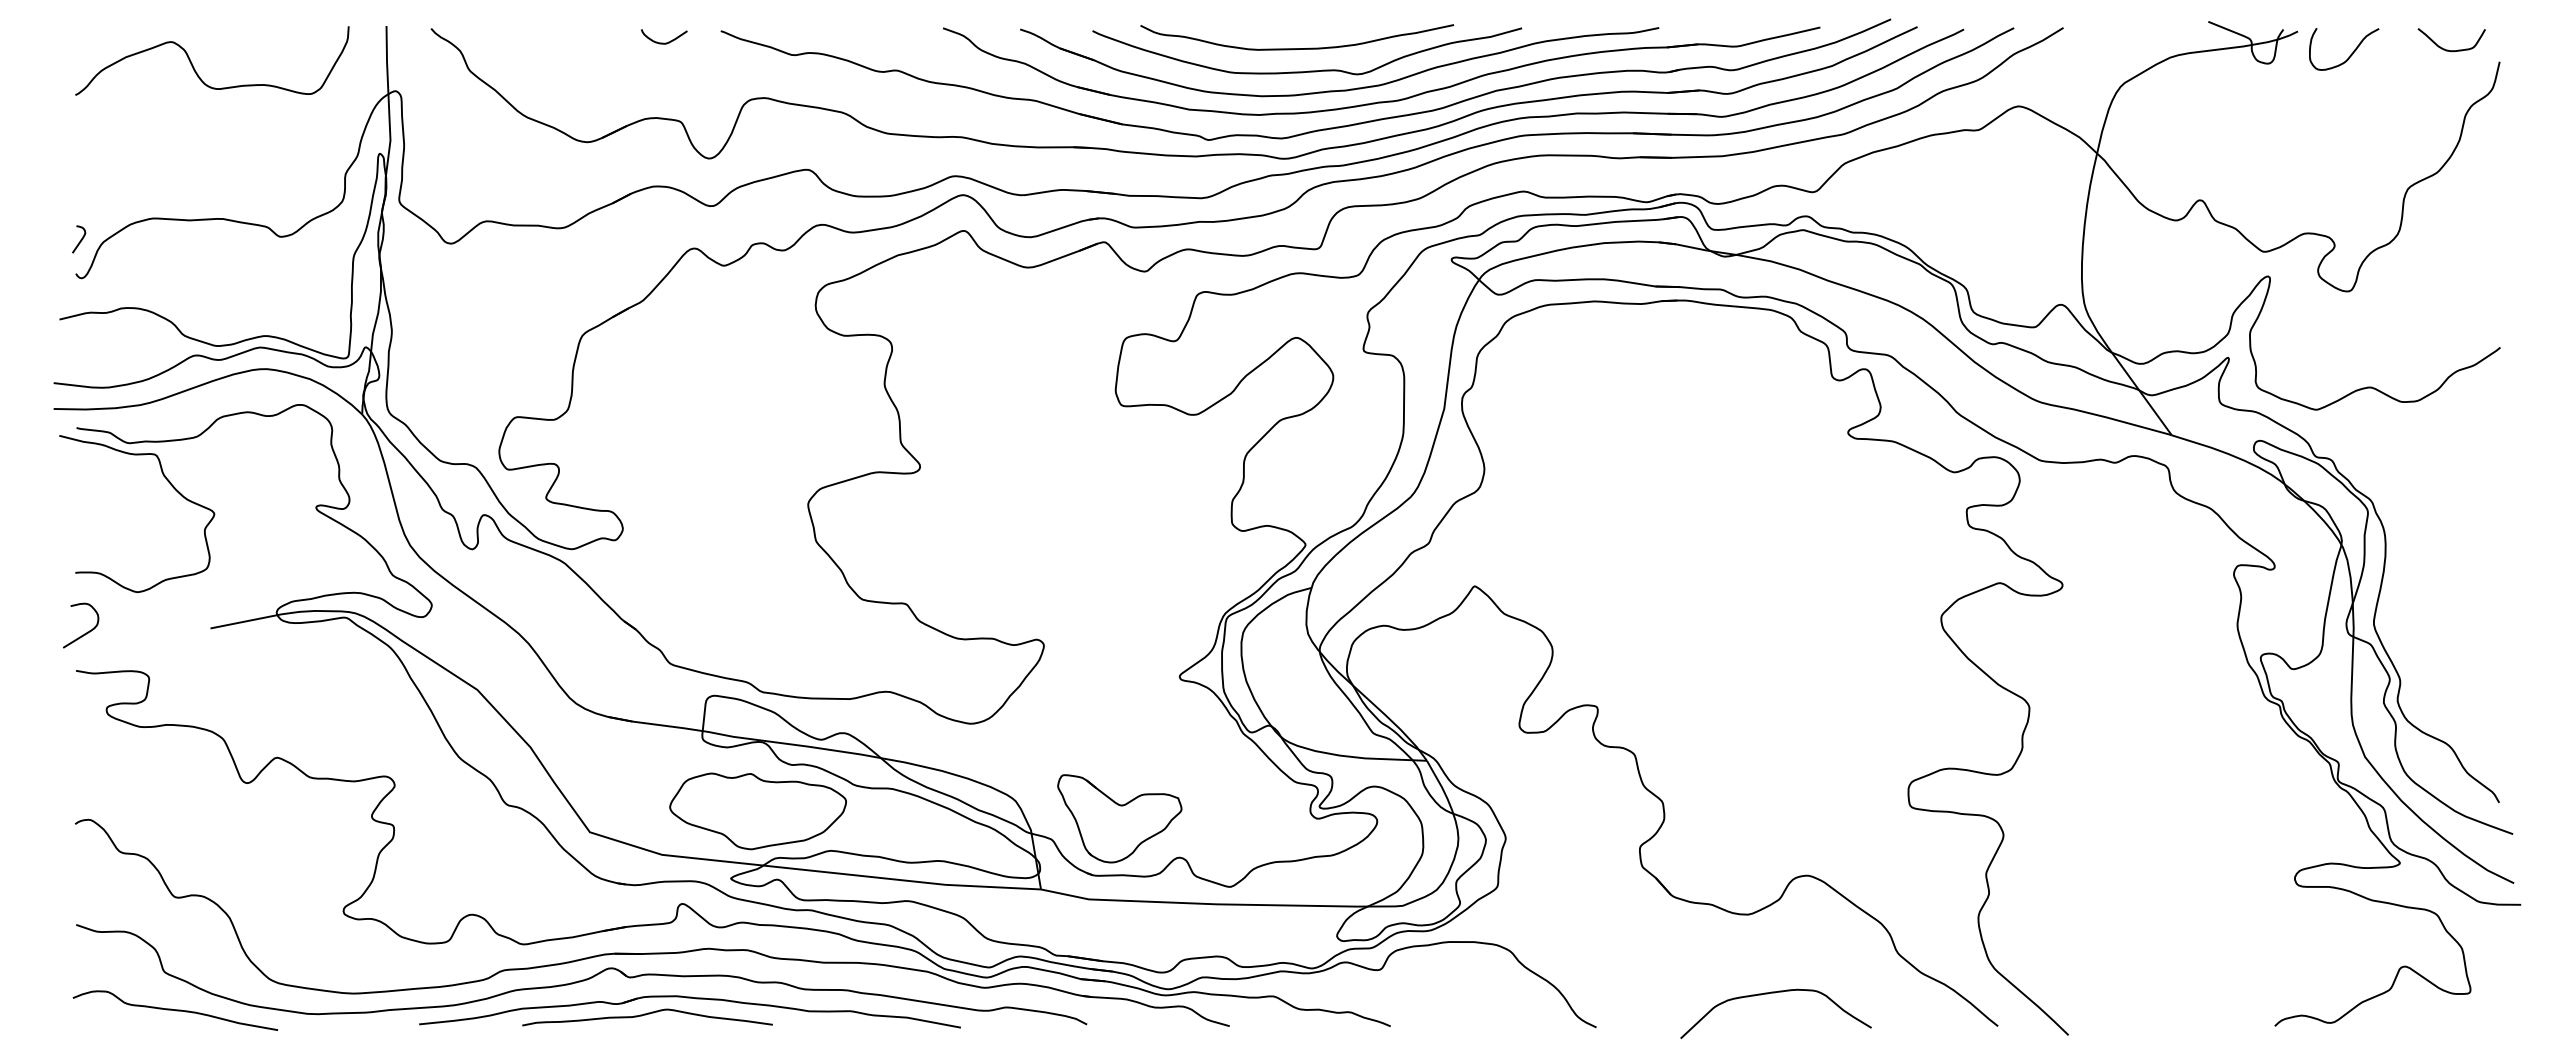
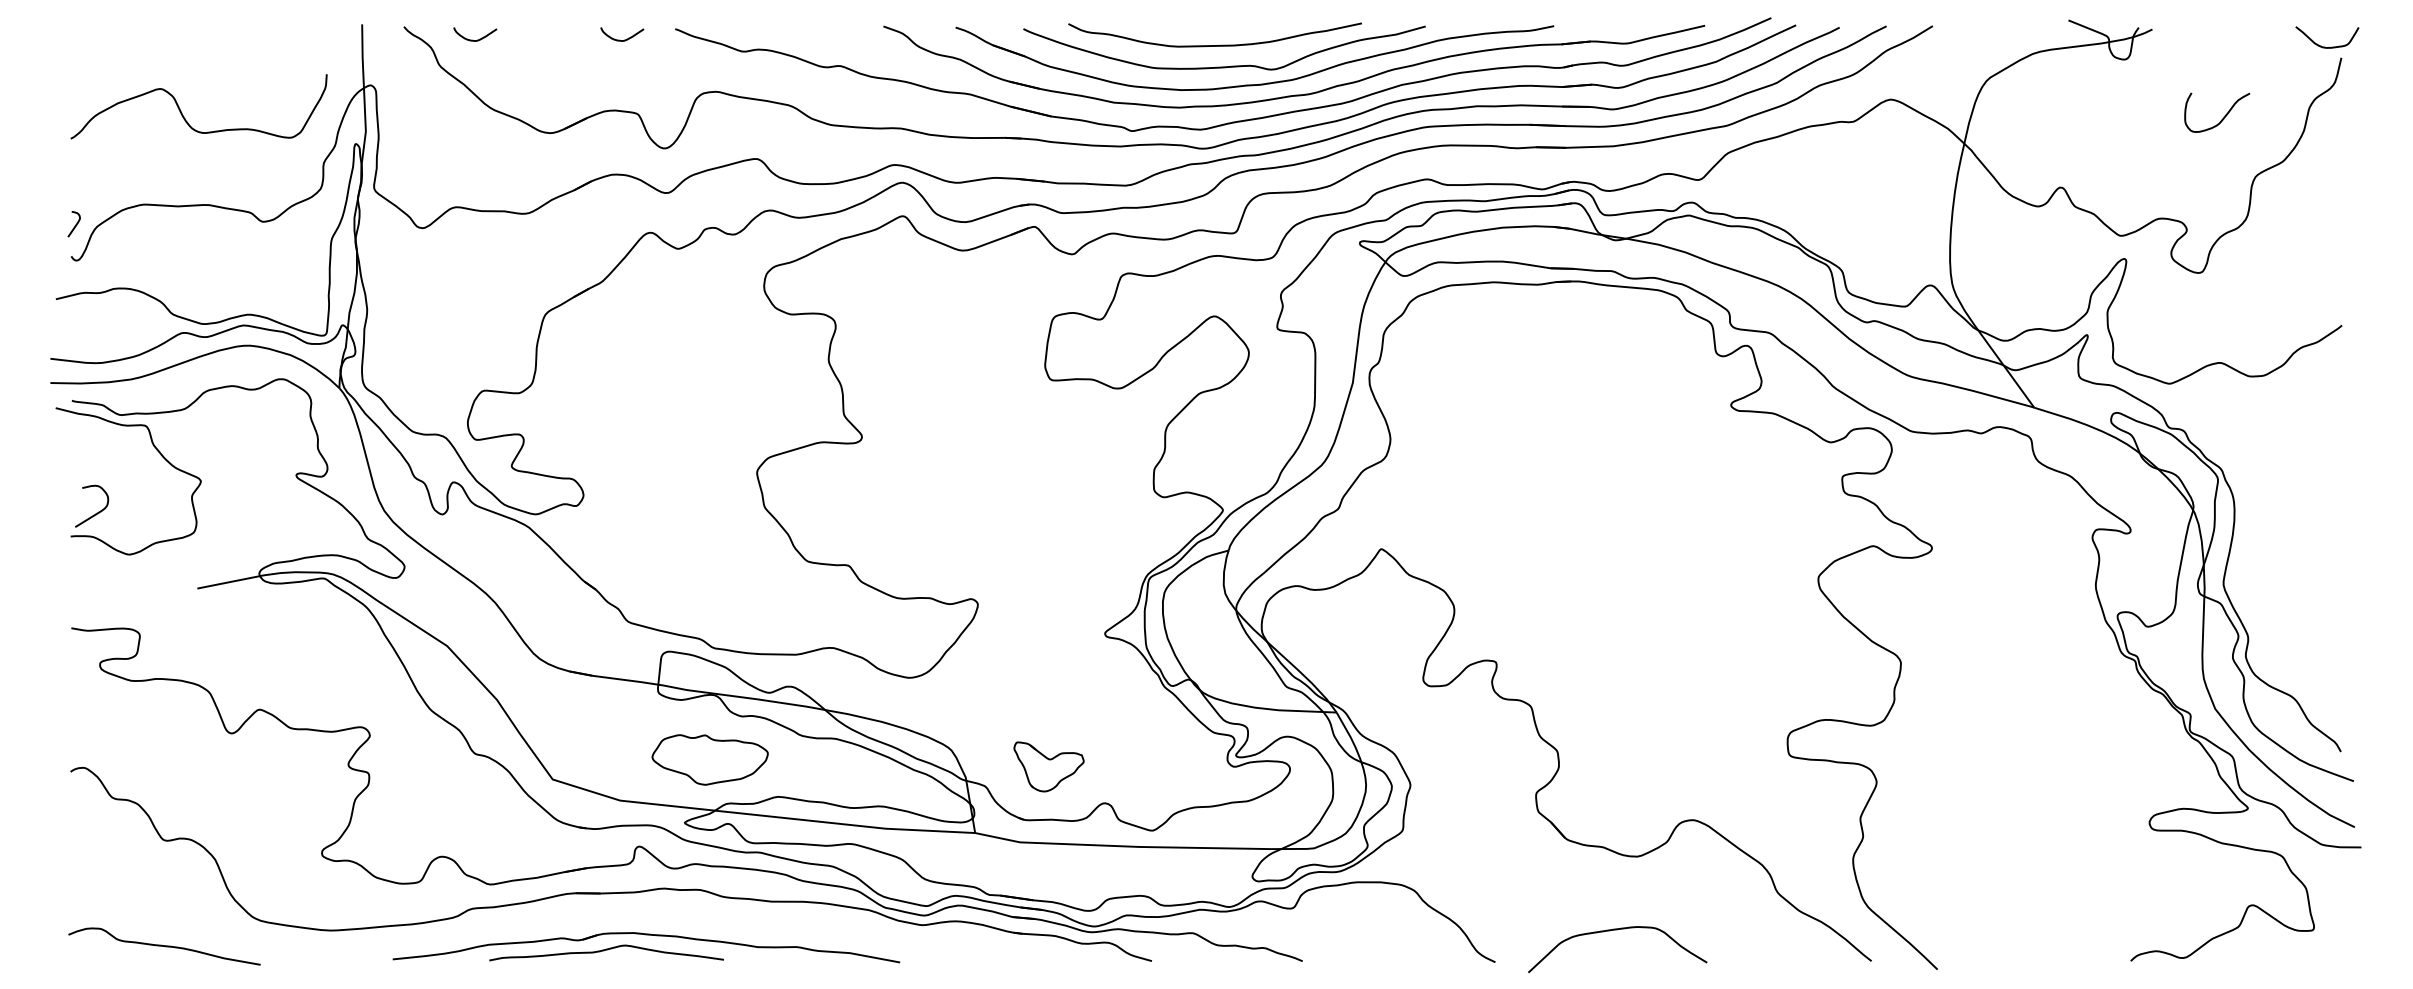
curve: (507, 42) -> (475, 39), added
curve: (2448, 49) -> (2324, 46), moved
curve: (2350, 54) -> (2223, 117), moved
curve: (195, 69) -> (183, 114), moved
curve: (87, 631) -> (98, 511), moved
part: (757, 811) -> (709, 760), size x0.7
part: (1119, 818) -> (1048, 766), size x0.6
part: (581, 974) -> (544, 912), removed
curve: (1775, 993) -> (1617, 930), moved

